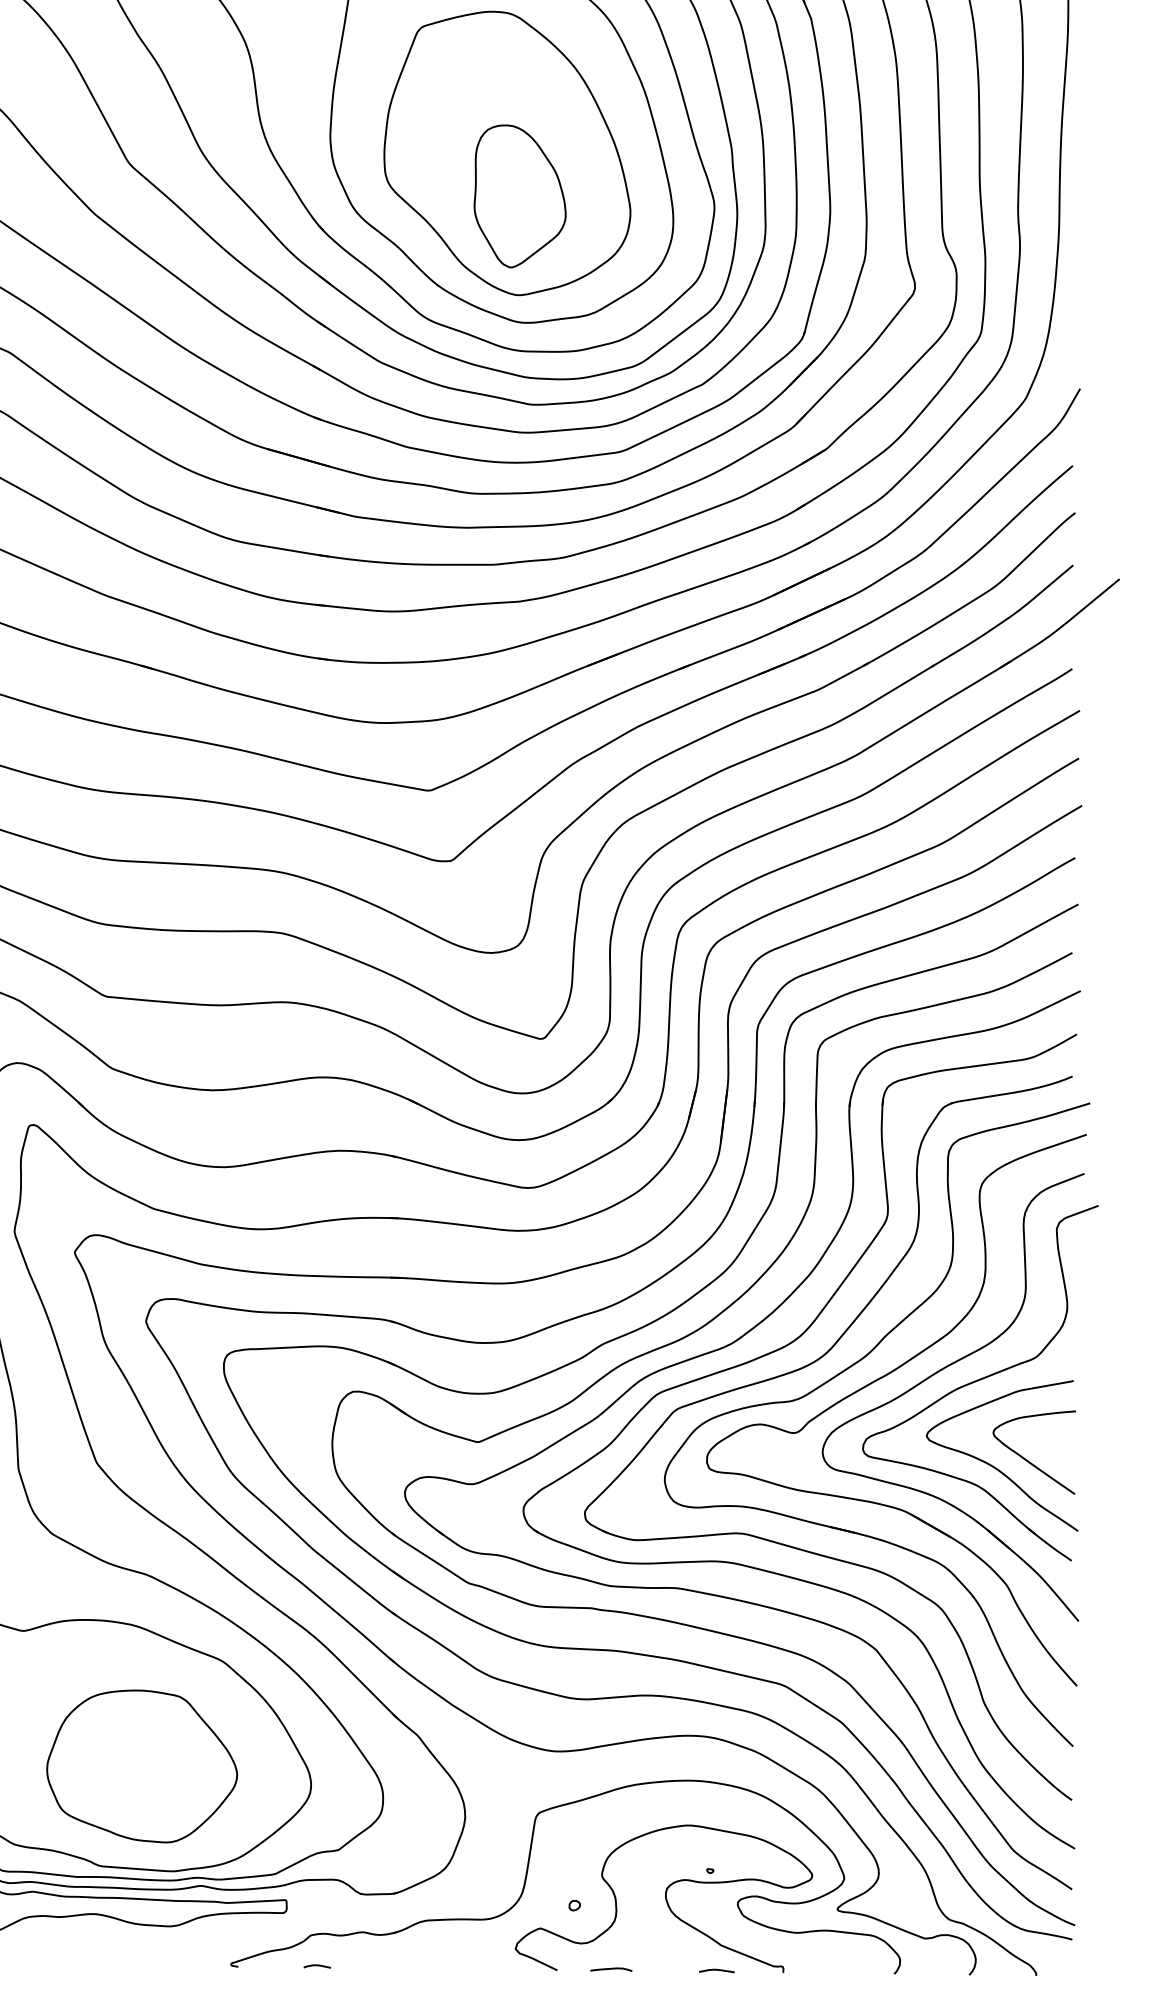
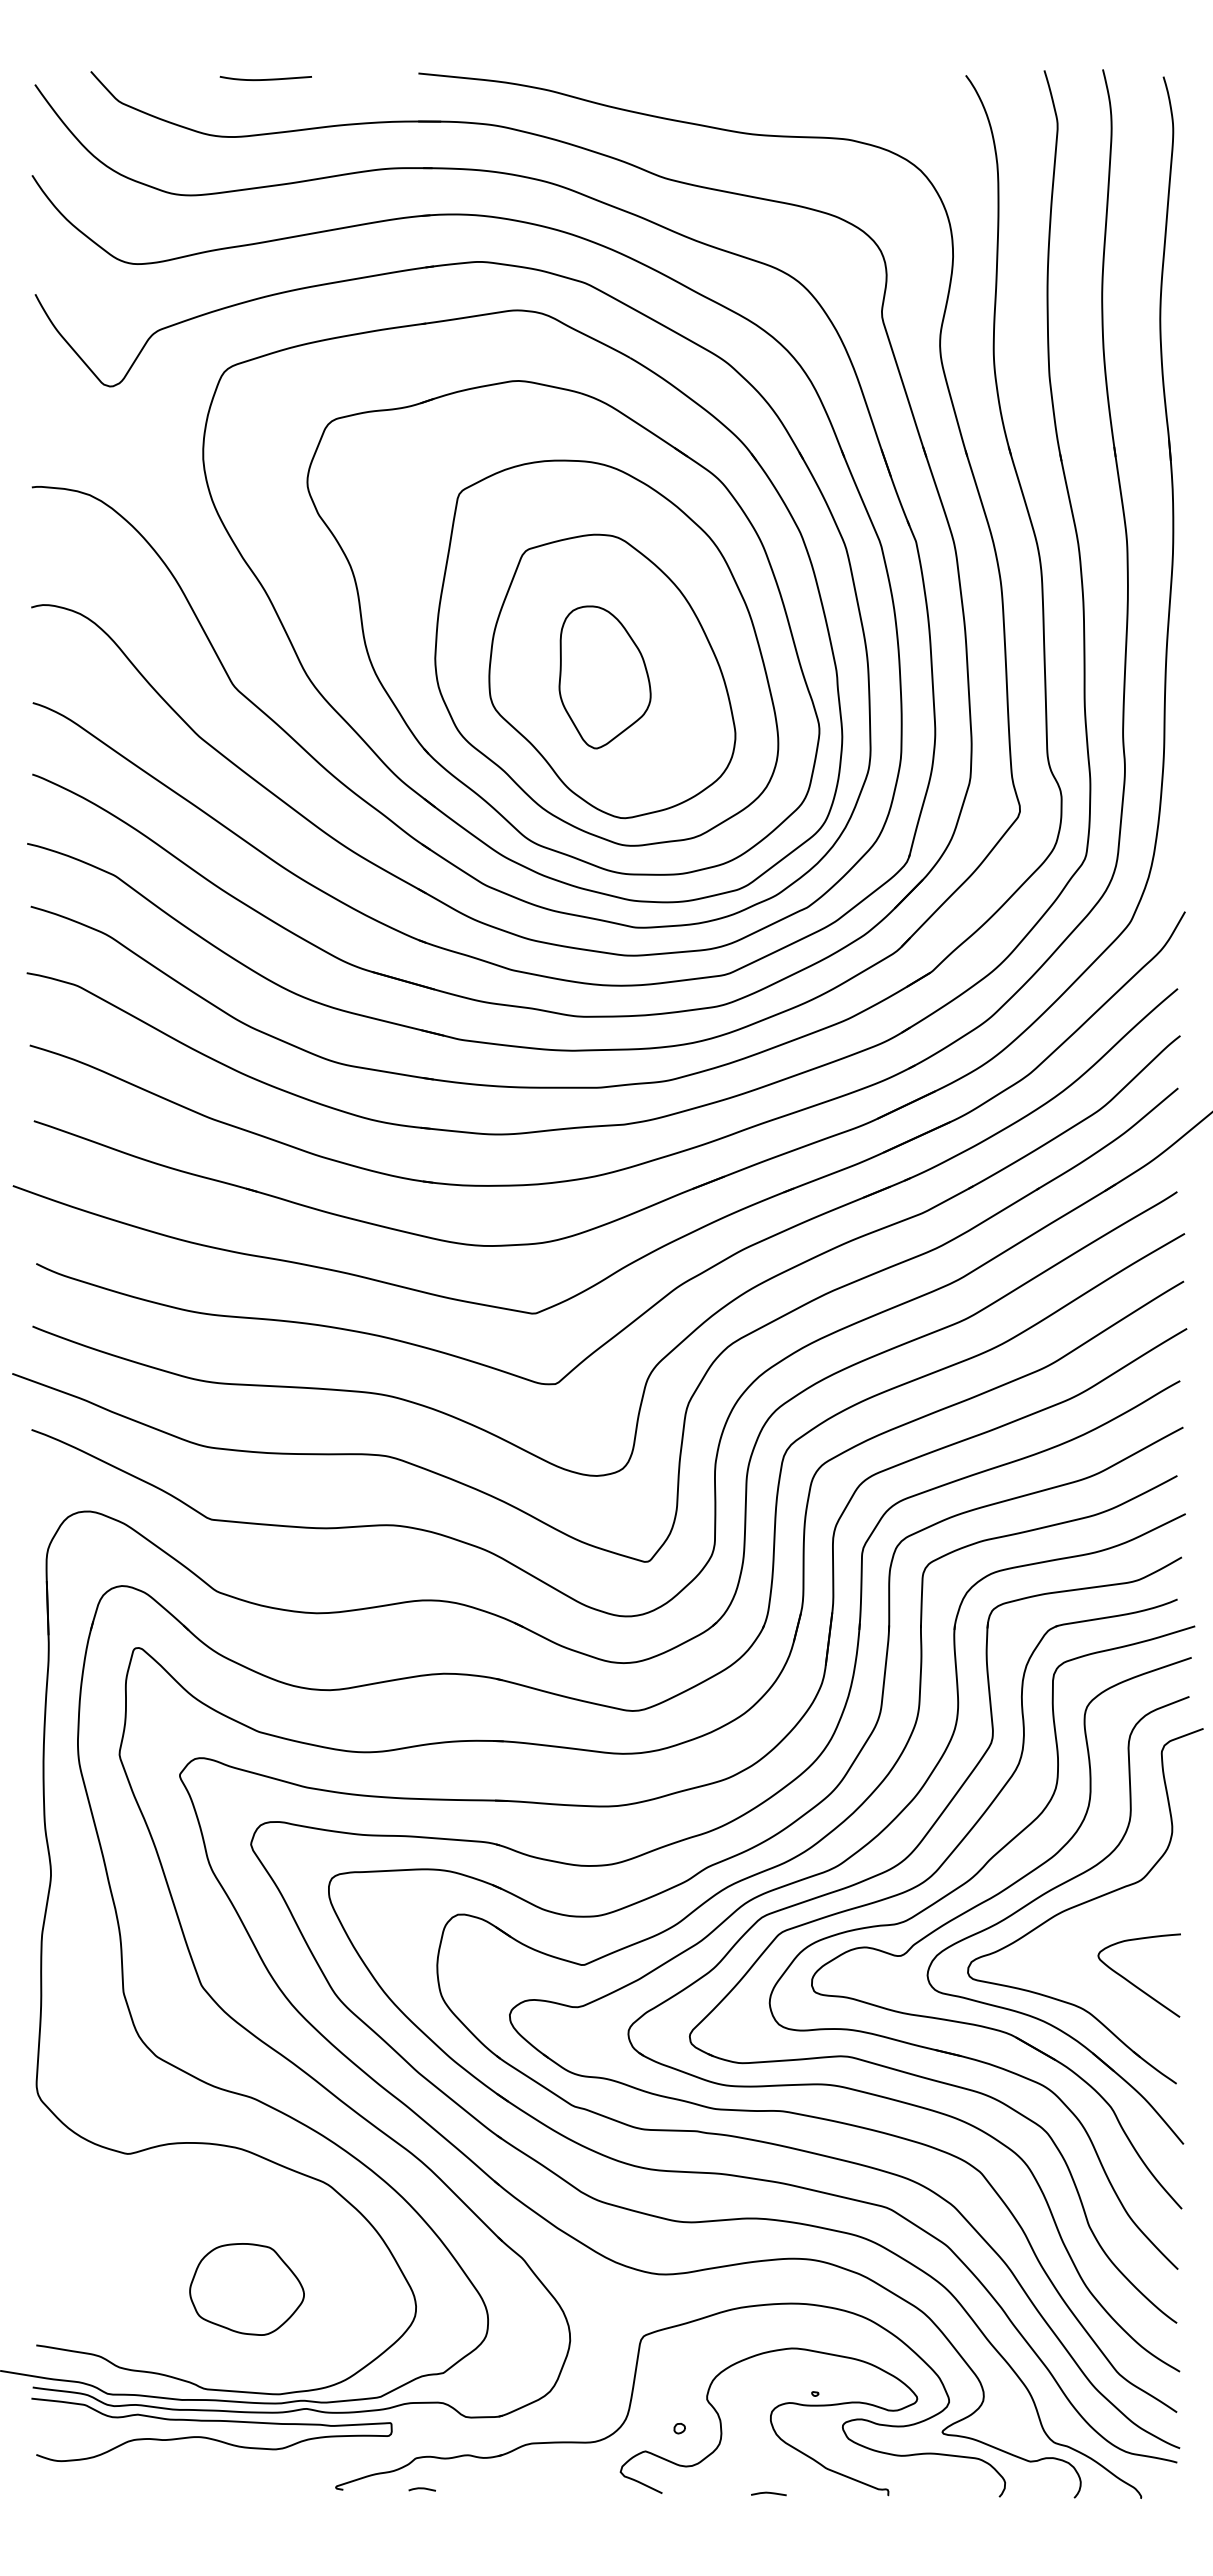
part: (519, 196) -> (604, 677), moved
curve: (993, 1465) -> (1098, 1988), removed
part: (141, 1766) -> (246, 2289), size x0.6
curve: (611, 1969) -> (716, 2492), removed
curve: (716, 1970) -> (768, 2493), moved

